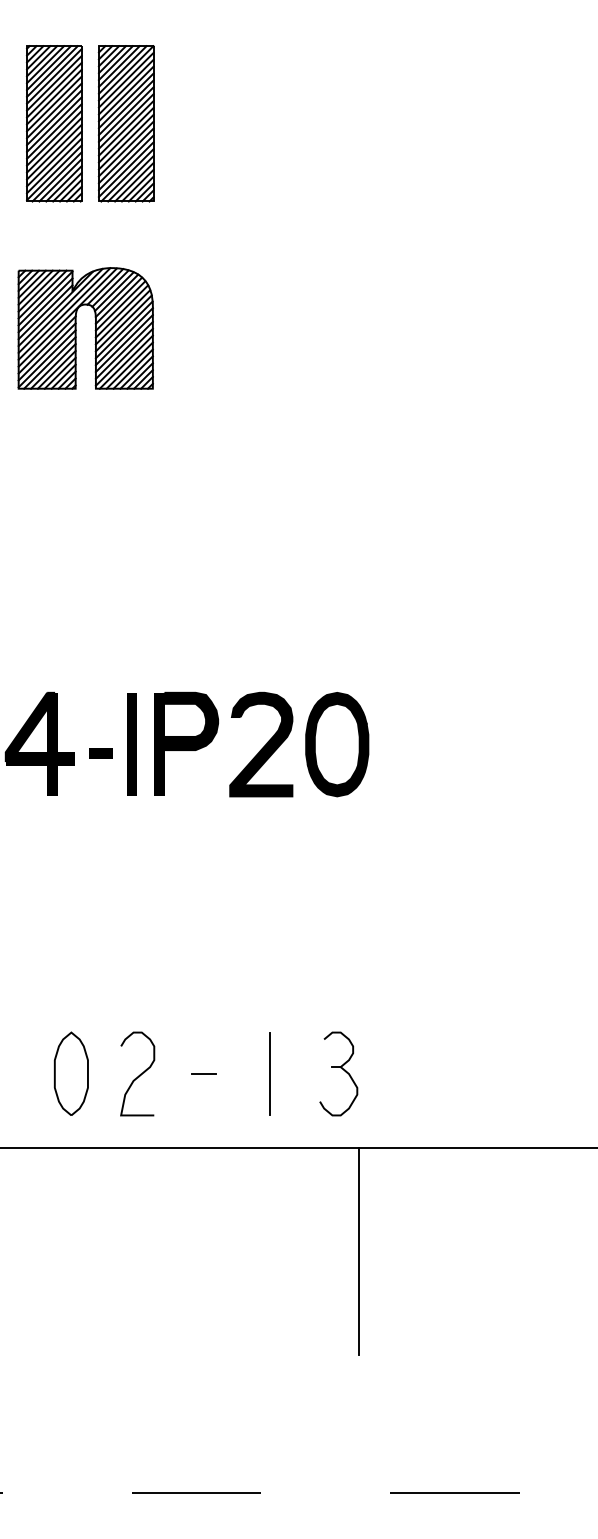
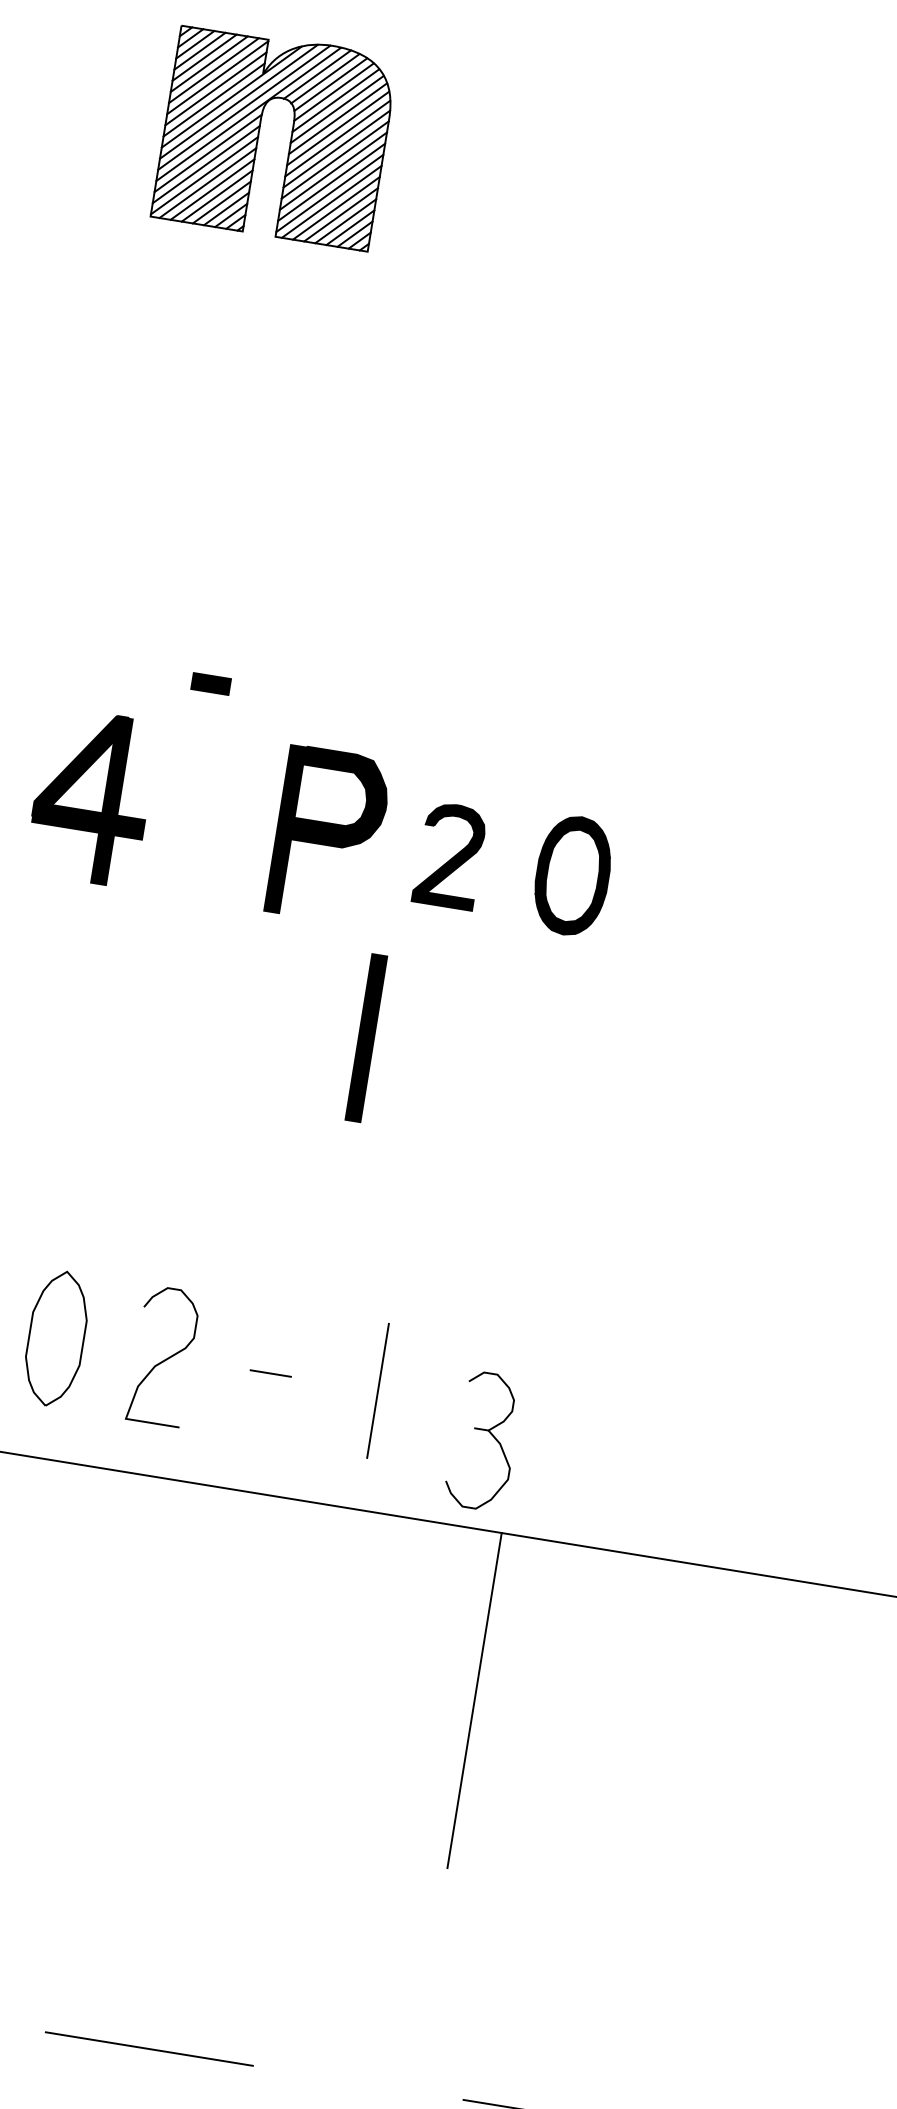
part: (131, 744) -> (365, 1037), moved
part: (261, 744) -> (450, 855), size x0.6
part: (337, 744) -> (573, 875), size x0.7
part: (100, 753) -> (210, 684), moved
part: (338, 1073) -> (483, 1440), moved

